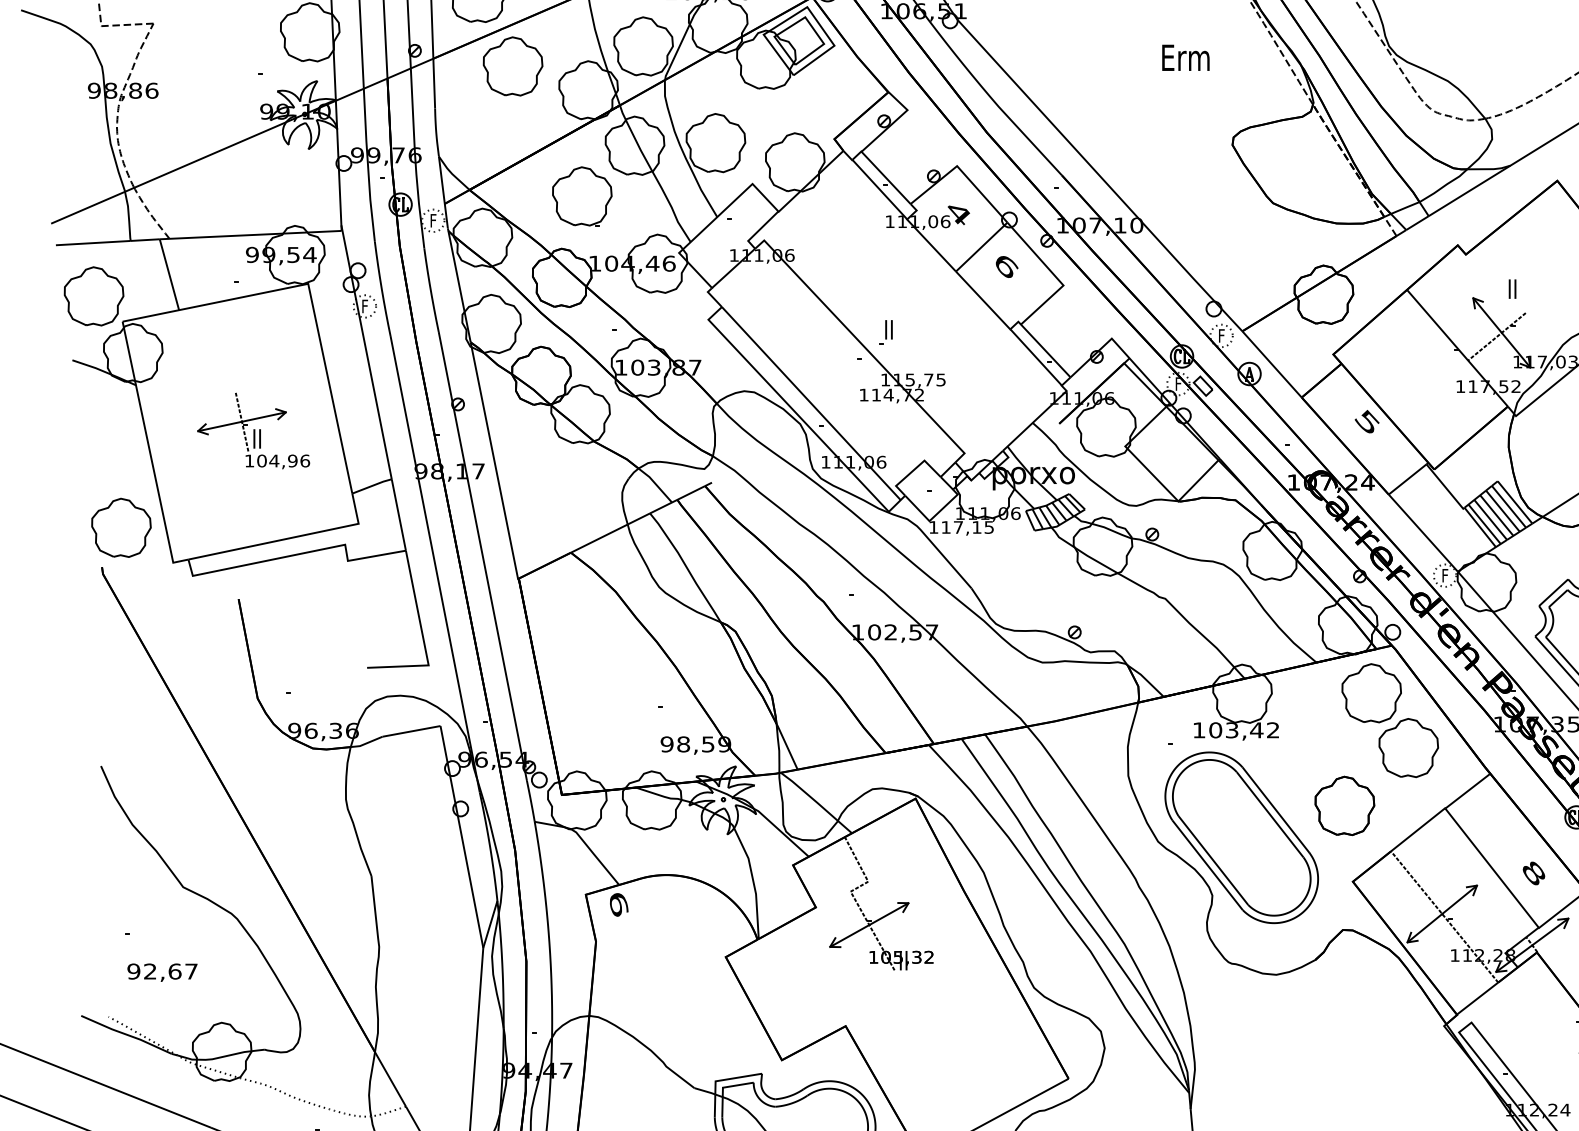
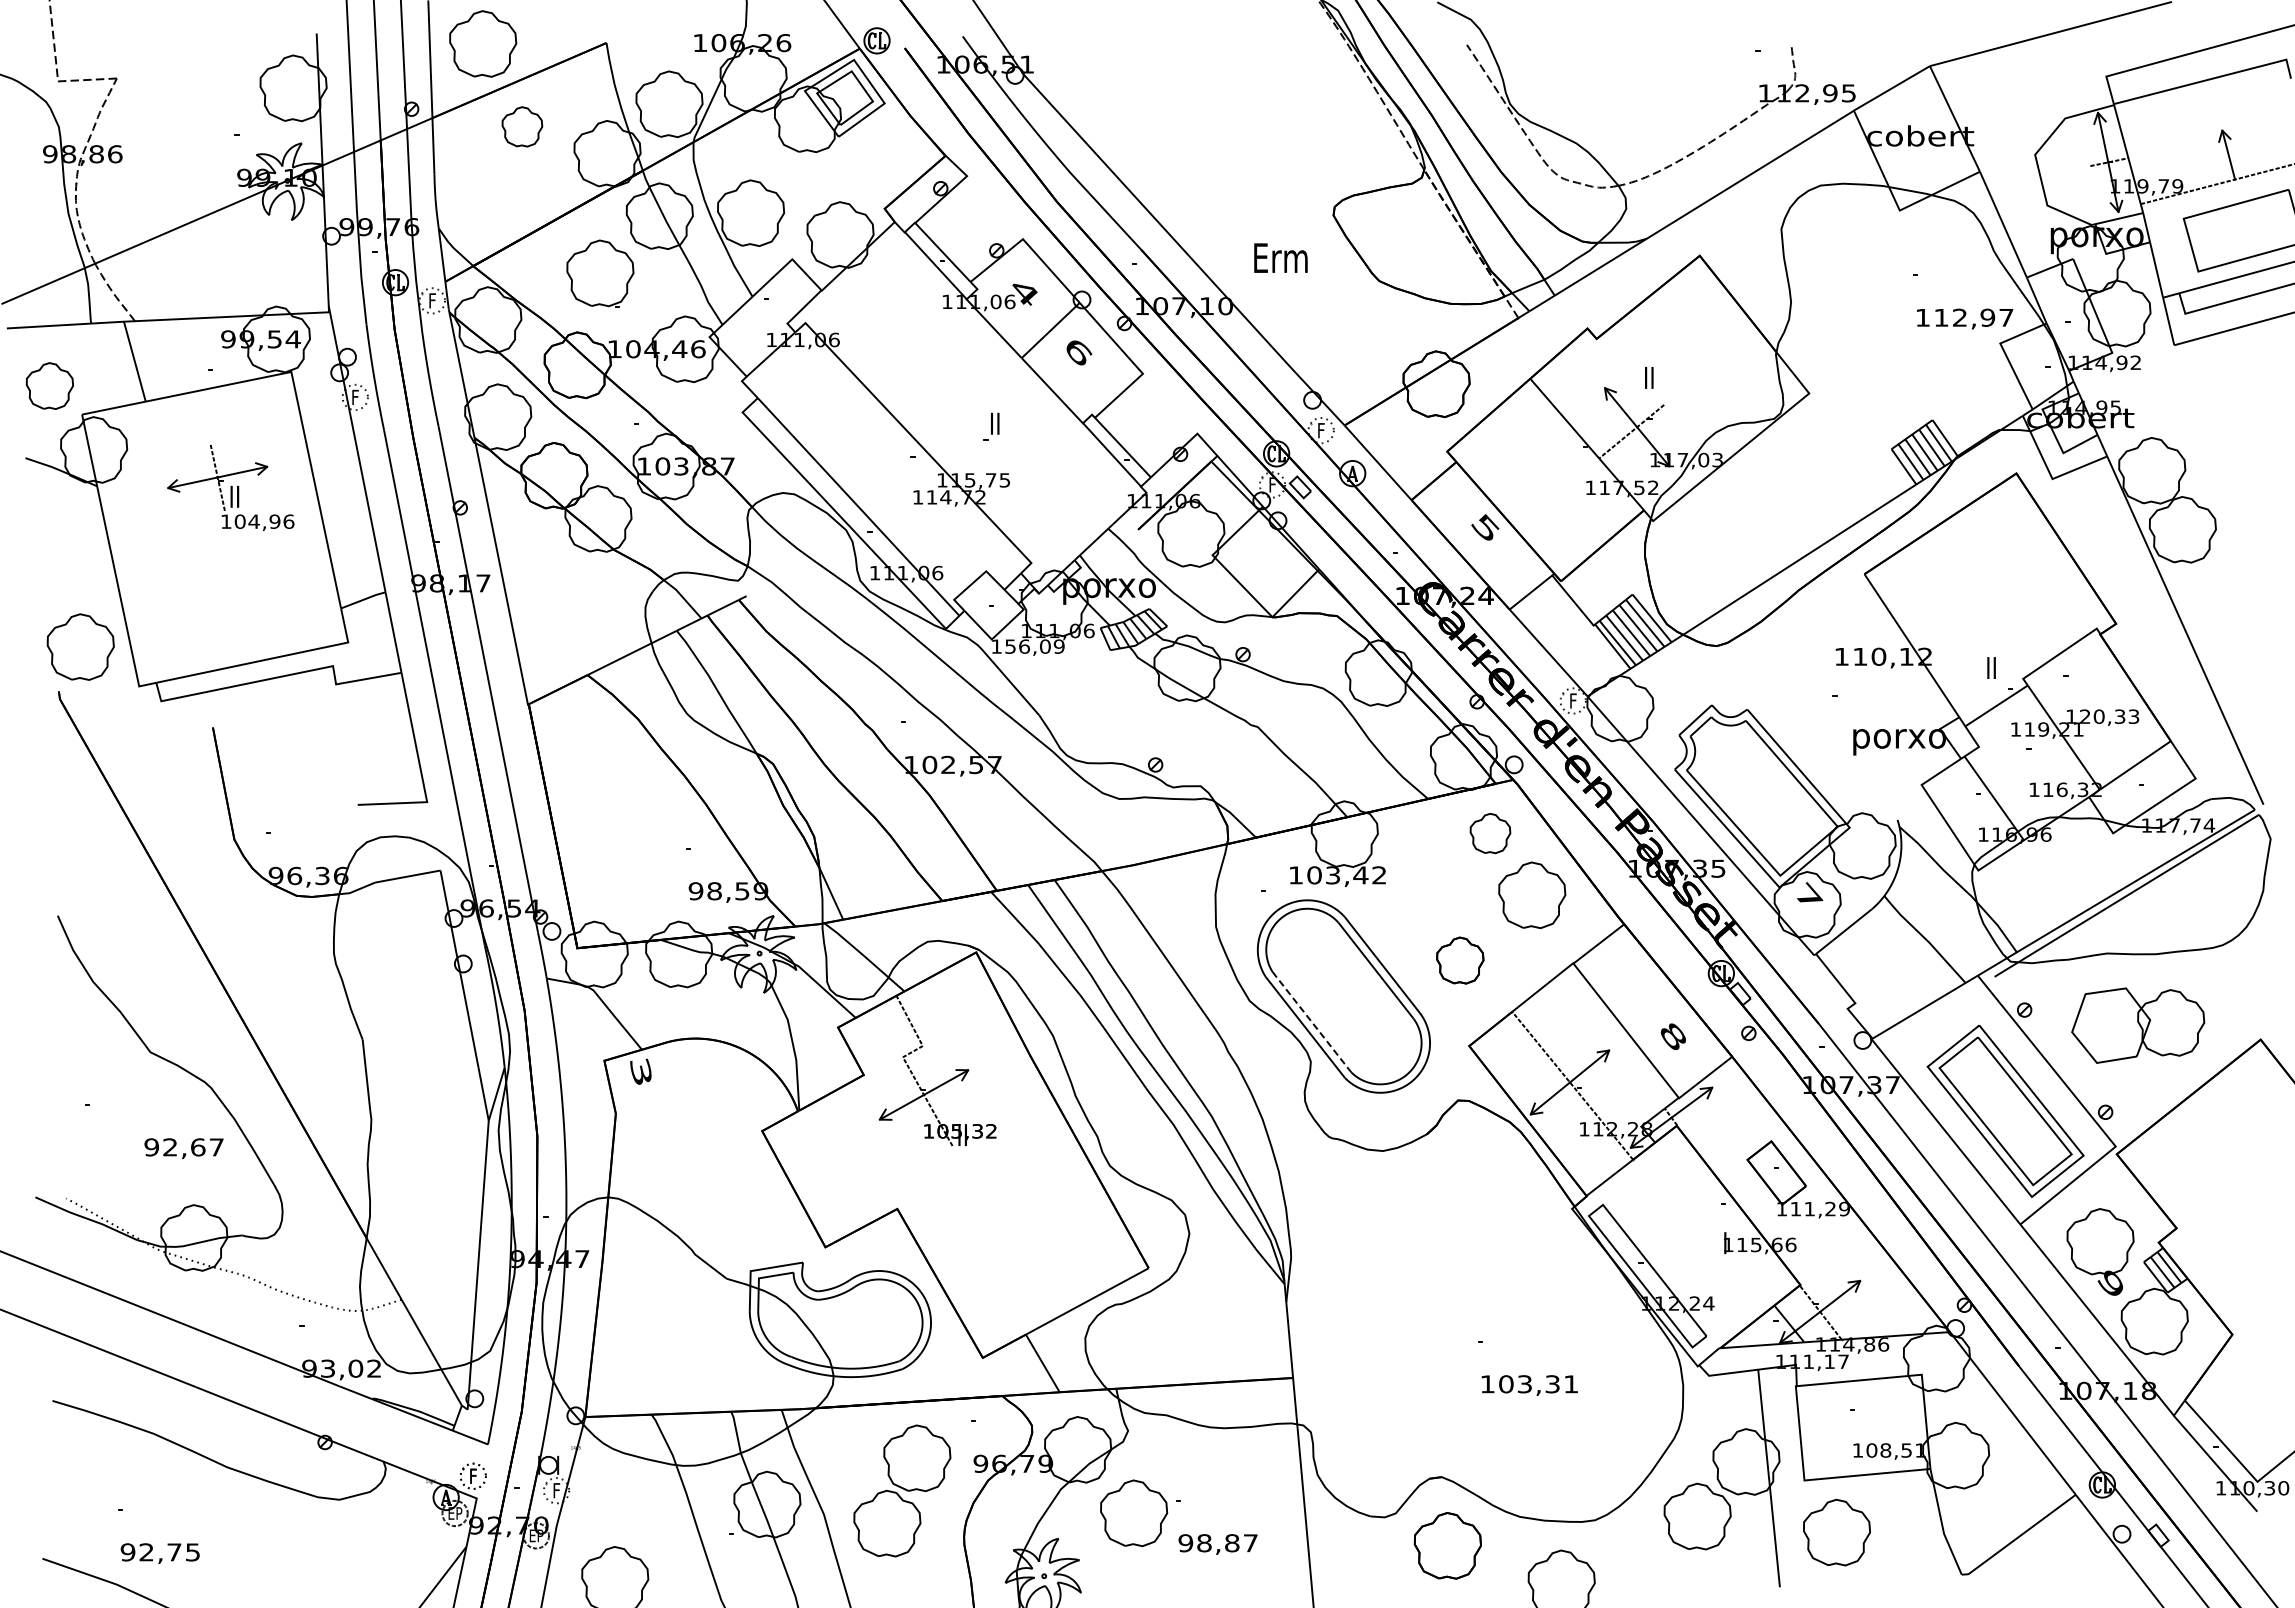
text: (1185, 57) -> (1280, 257), moved
part: (513, 66) -> (522, 126), size x0.6
part: (93, 295) -> (49, 385), size x0.7
part: (885, 332) -> (991, 426), moved
part: (253, 430) -> (230, 487), moved
text: (967, 527) -> (1034, 646), 117,15 -> 156,09
part: (1371, 693) -> (1490, 833), size x0.6
part: (1345, 805) -> (1460, 960), size x0.7
line: (1212, 860) -> (1311, 1022), solid -> dashed
text: (618, 904) -> (641, 1071), 6 -> 3
text: (162, 972) -> (183, 1148), moved

